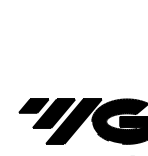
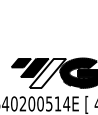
fill: (73, 120) -> (47, 72), removed

